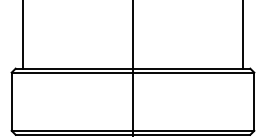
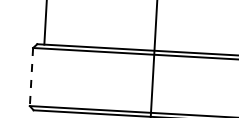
line: (11, 102) -> (31, 77), solid -> dashed

